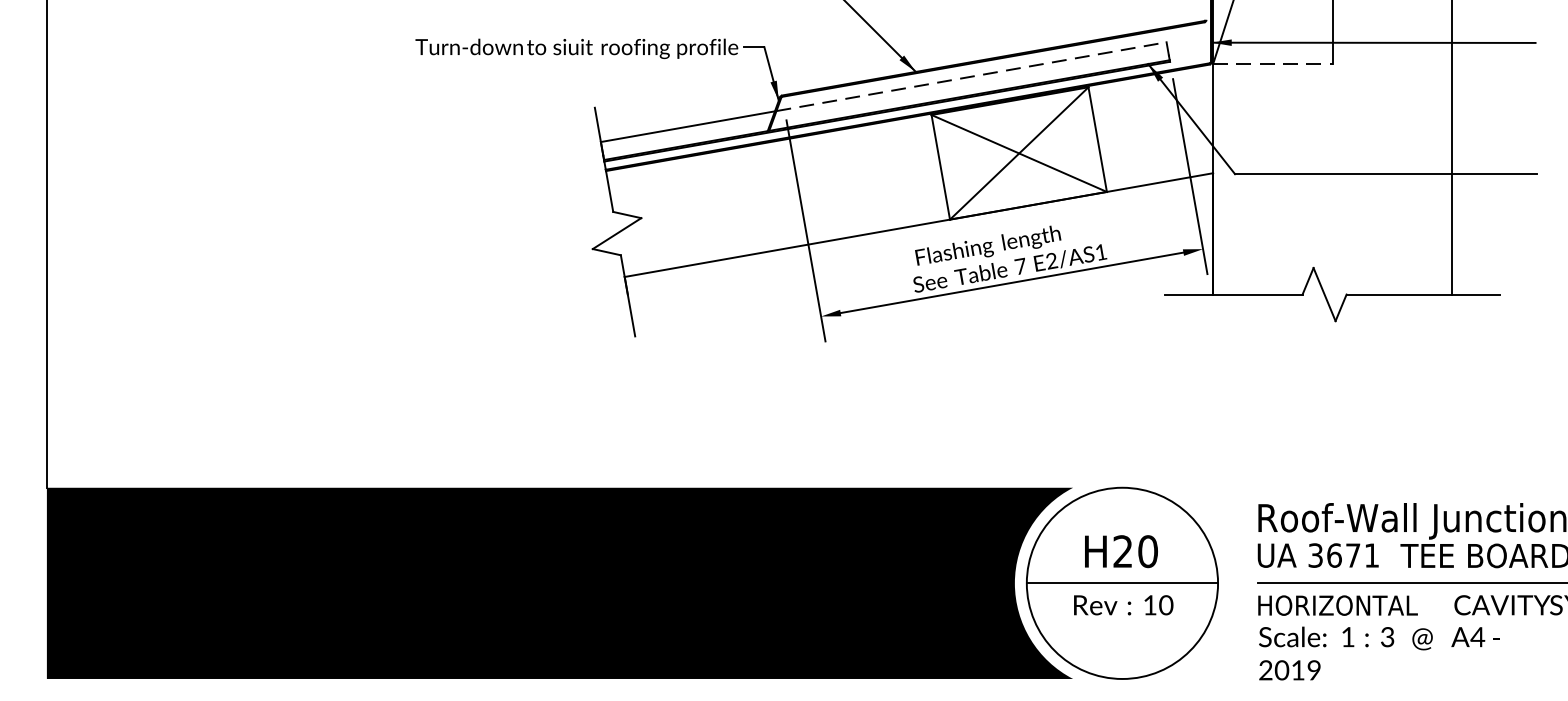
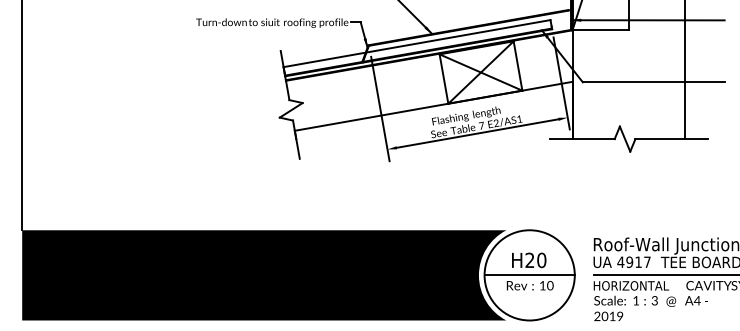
line: (1274, 64) -> (601, 30), dashed -> solid
line: (971, 77) -> (458, 36), dashed -> solid
text: (1342, 556) -> (633, 262), 3671 -> 4917

